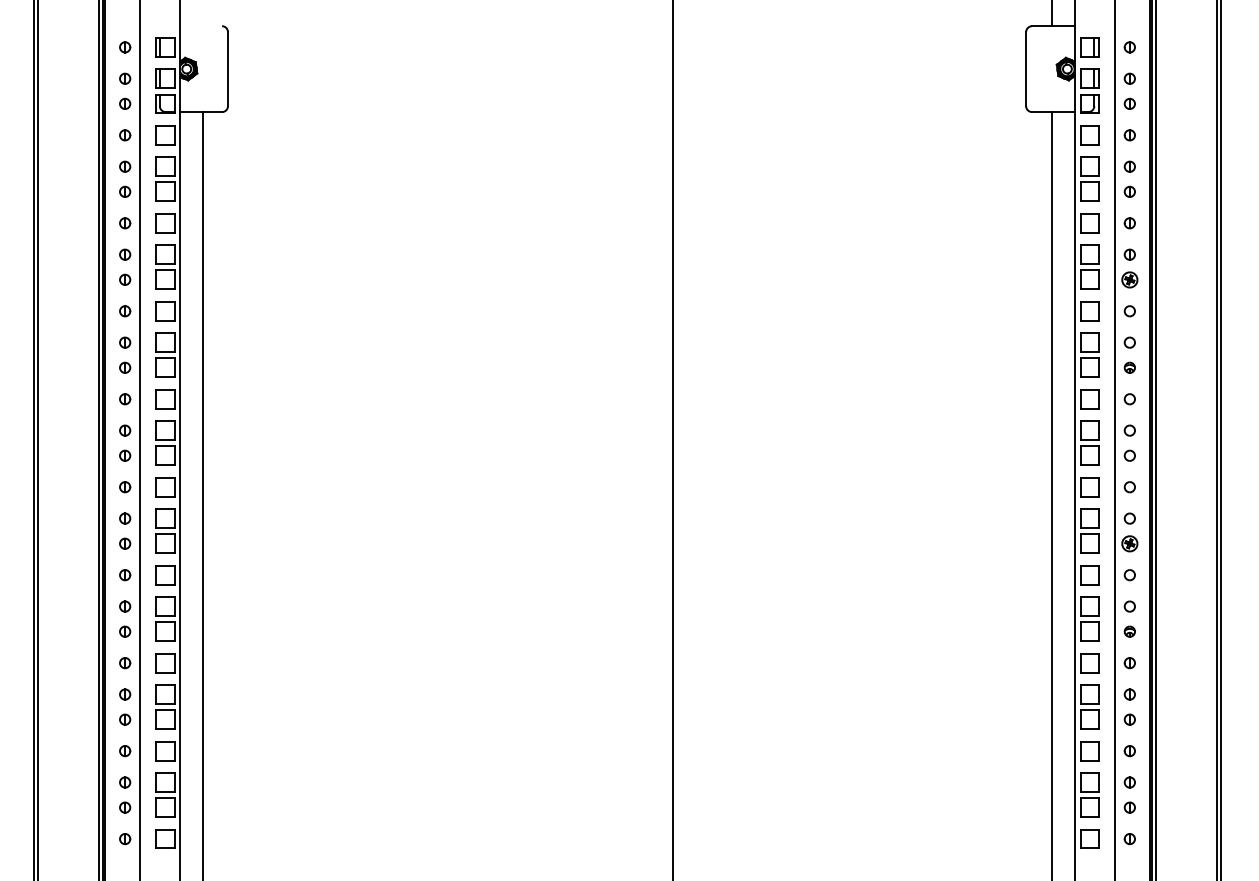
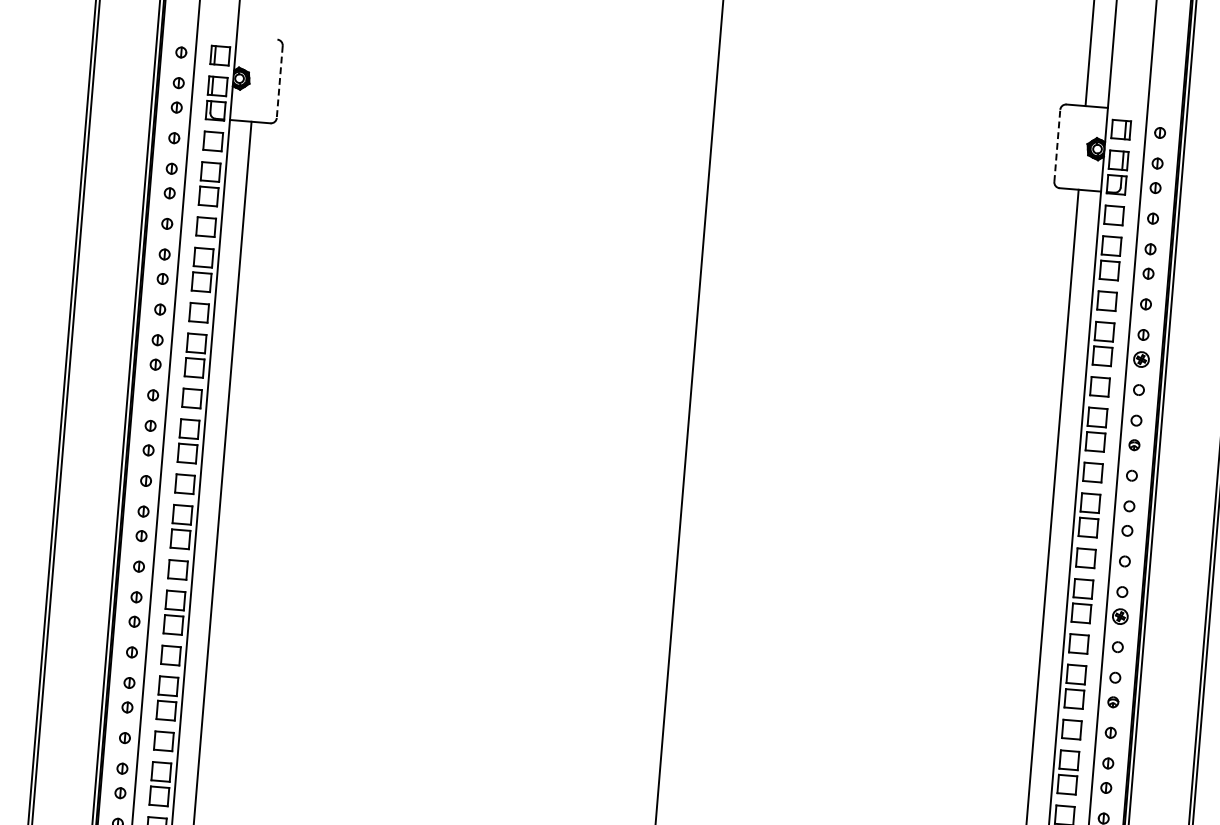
line: (1026, 68) -> (1057, 145), solid -> dashed
line: (228, 69) -> (280, 82), solid -> dashed

